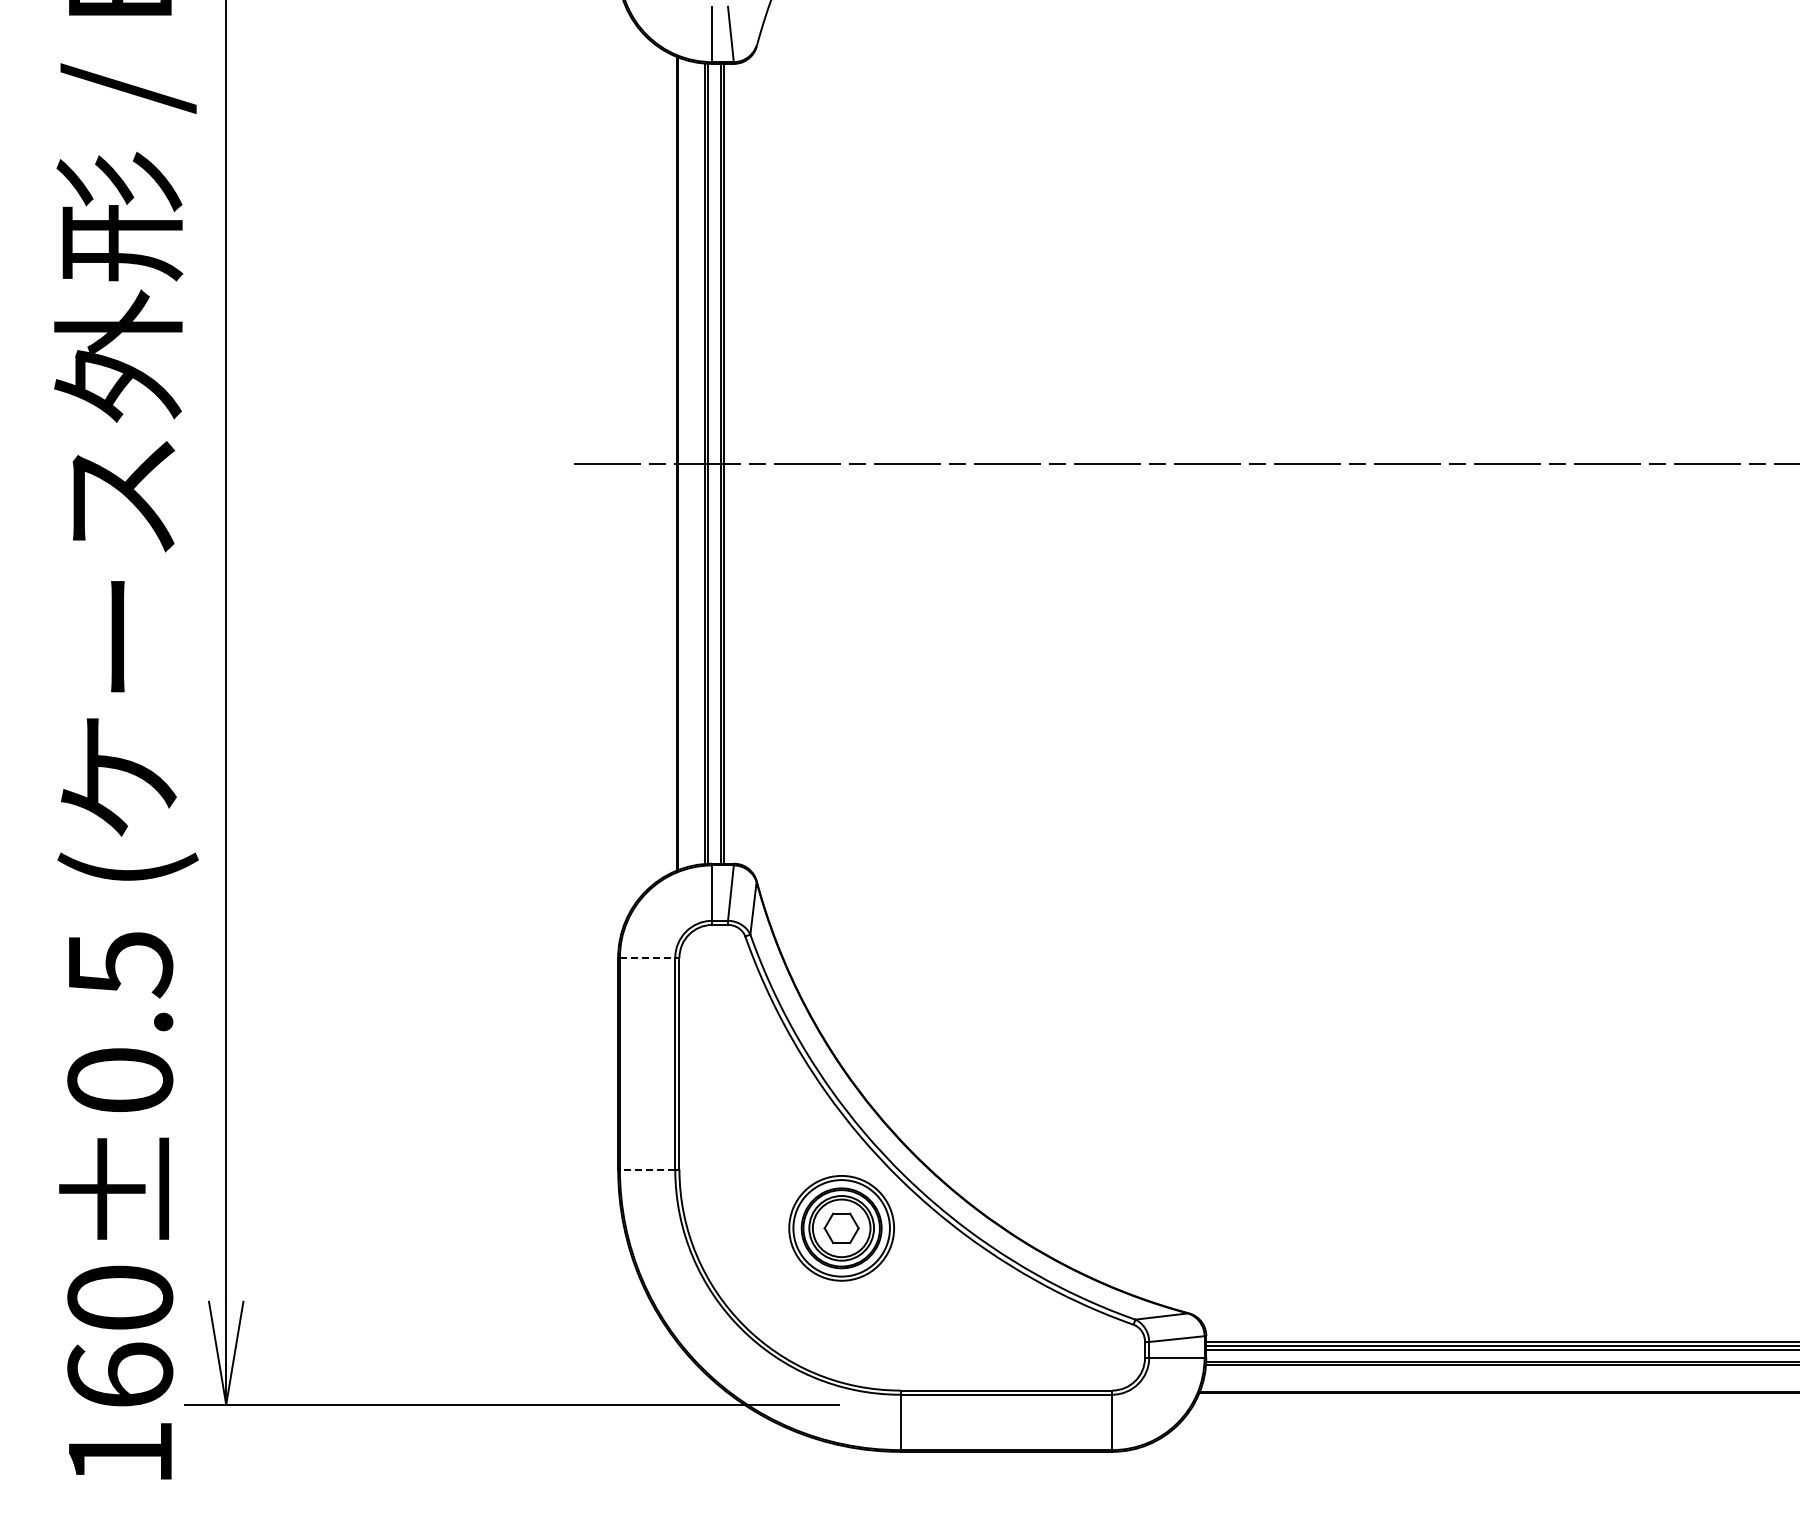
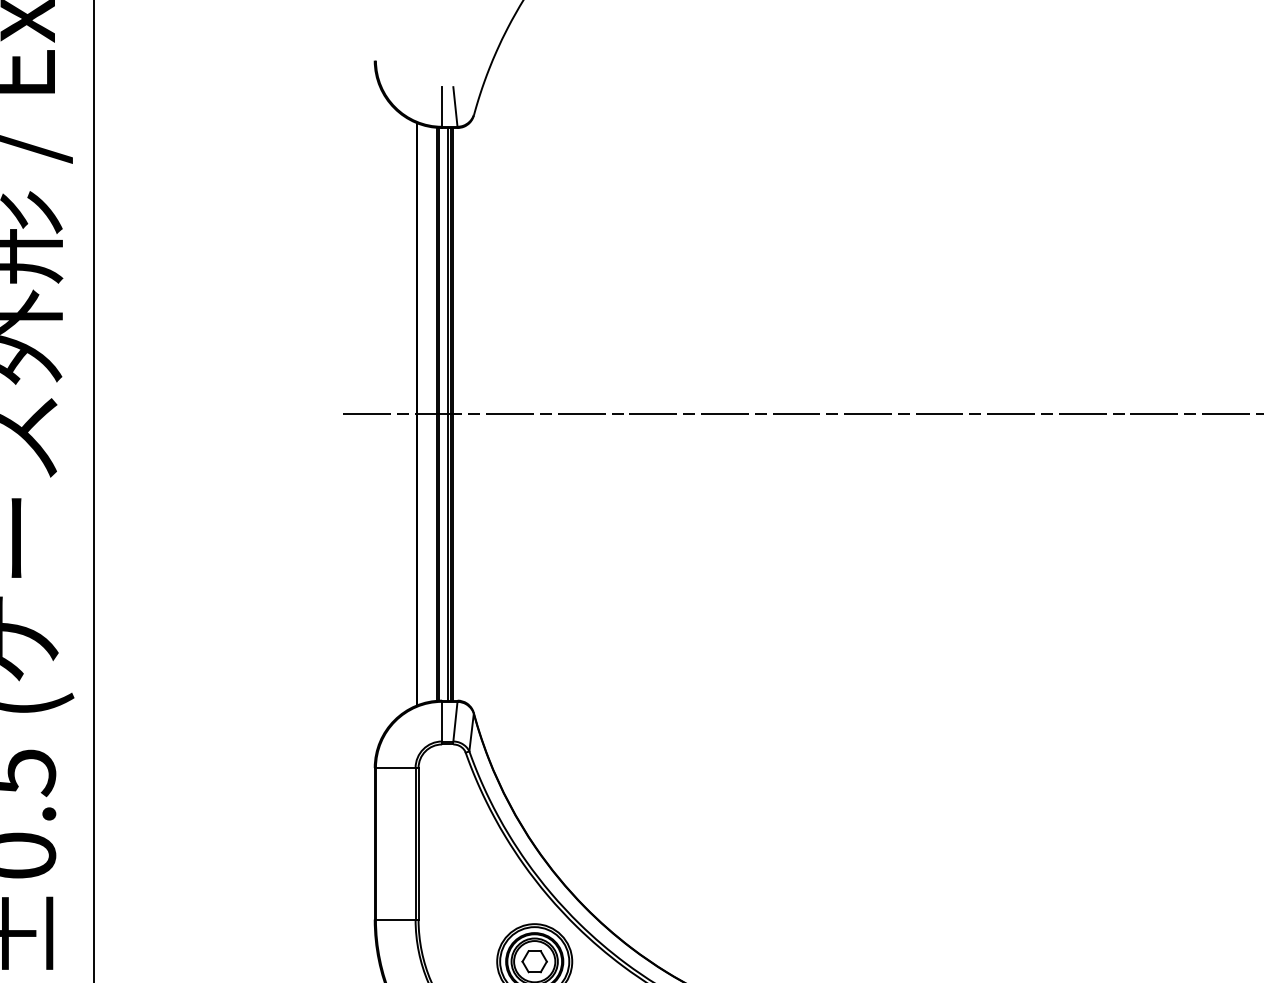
line: (727, 463) -> (452, 414), added
line: (647, 957) -> (395, 767), dashed -> solid
line: (647, 1169) -> (395, 919), dashed -> solid

